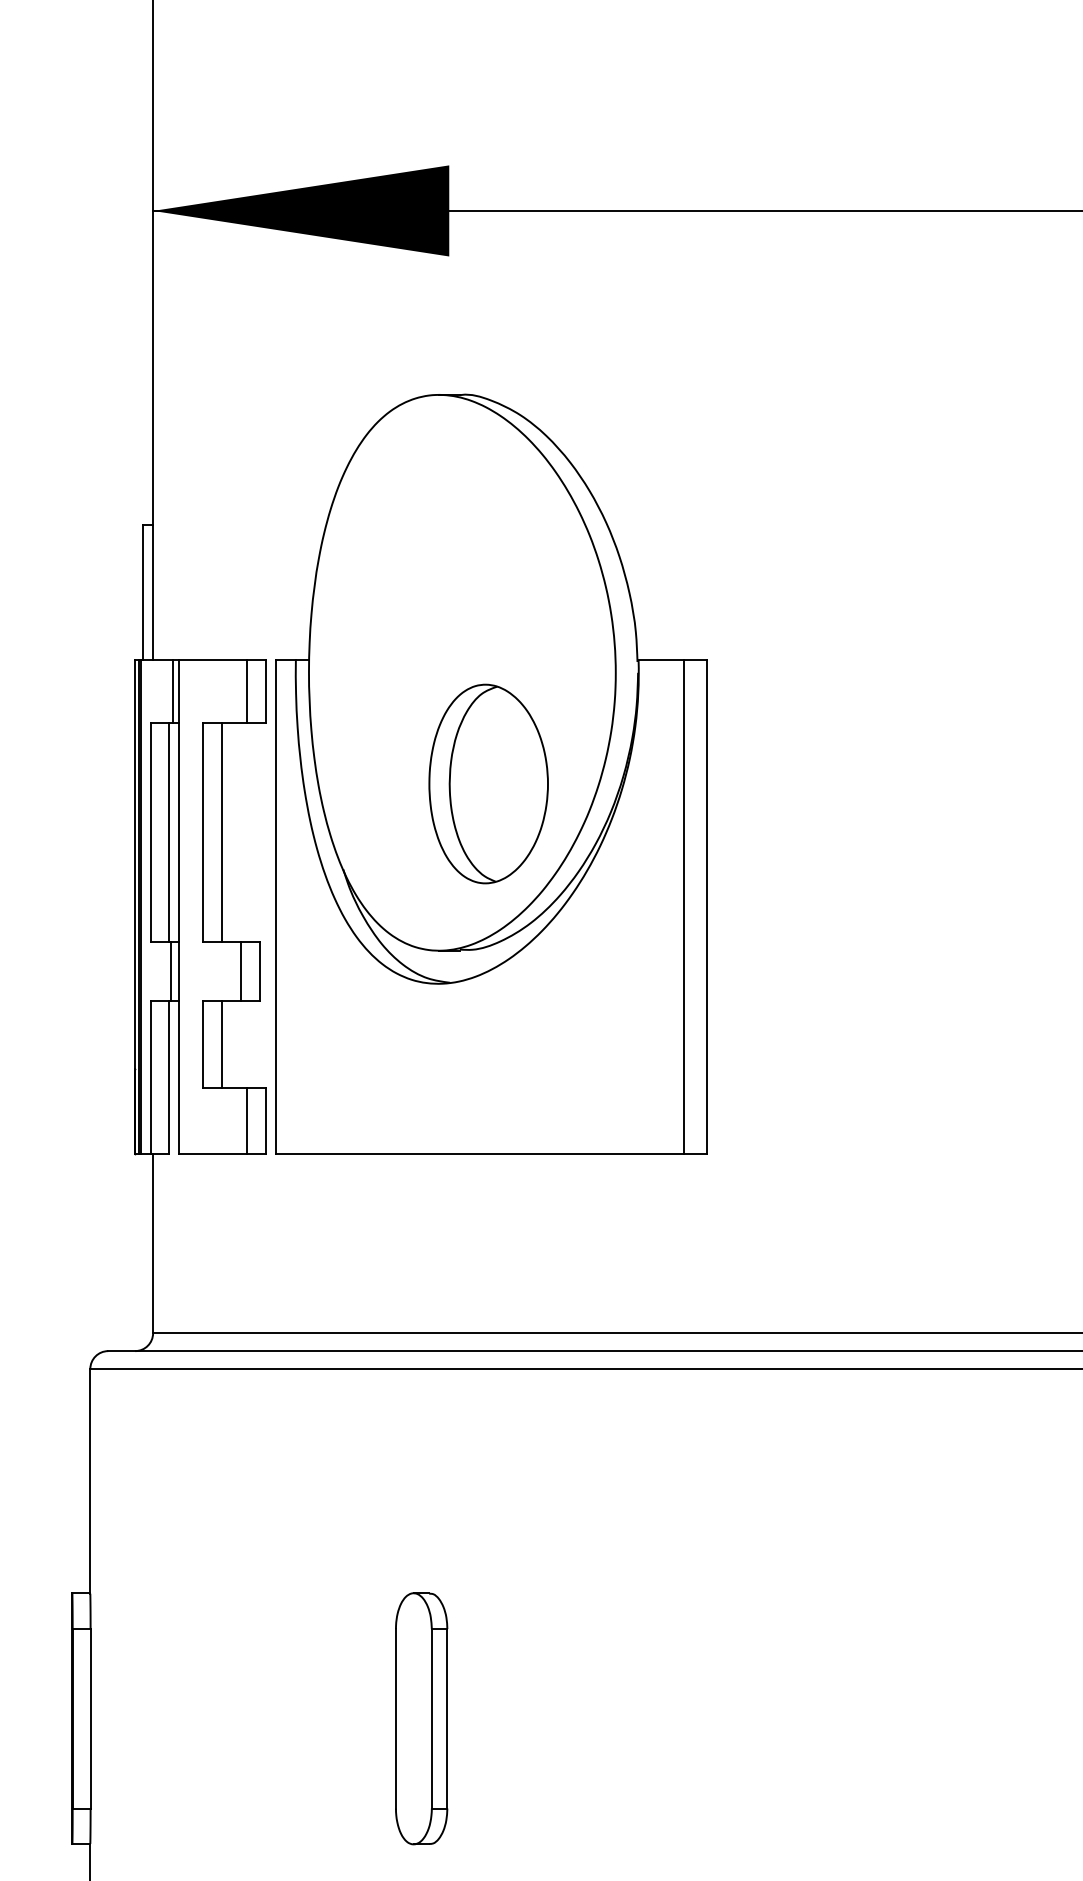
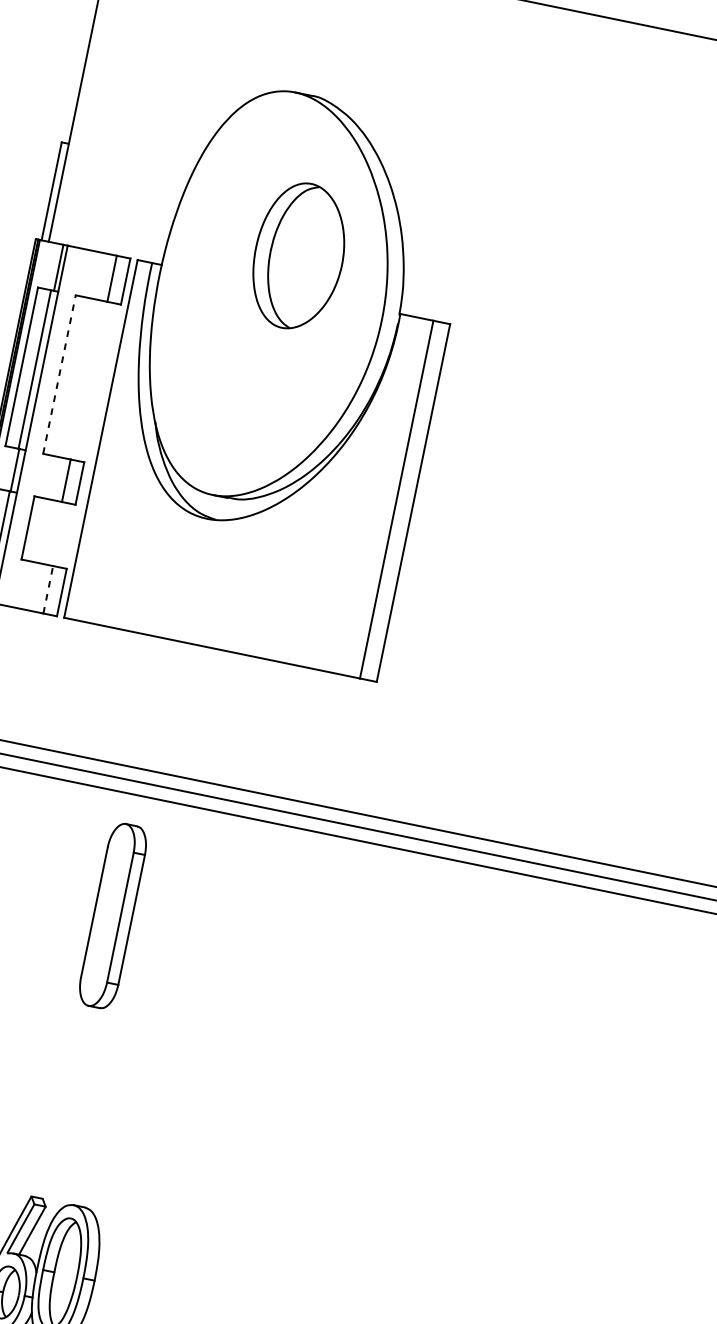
part: (488, 783) -> (299, 255), moved
line: (203, 832) -> (59, 374), solid -> dashed
line: (221, 832) -> (72, 377), removed
line: (221, 1044) -> (41, 530), removed
line: (247, 1121) -> (48, 590), solid -> dashed
part: (421, 1718) -> (112, 915), moved

